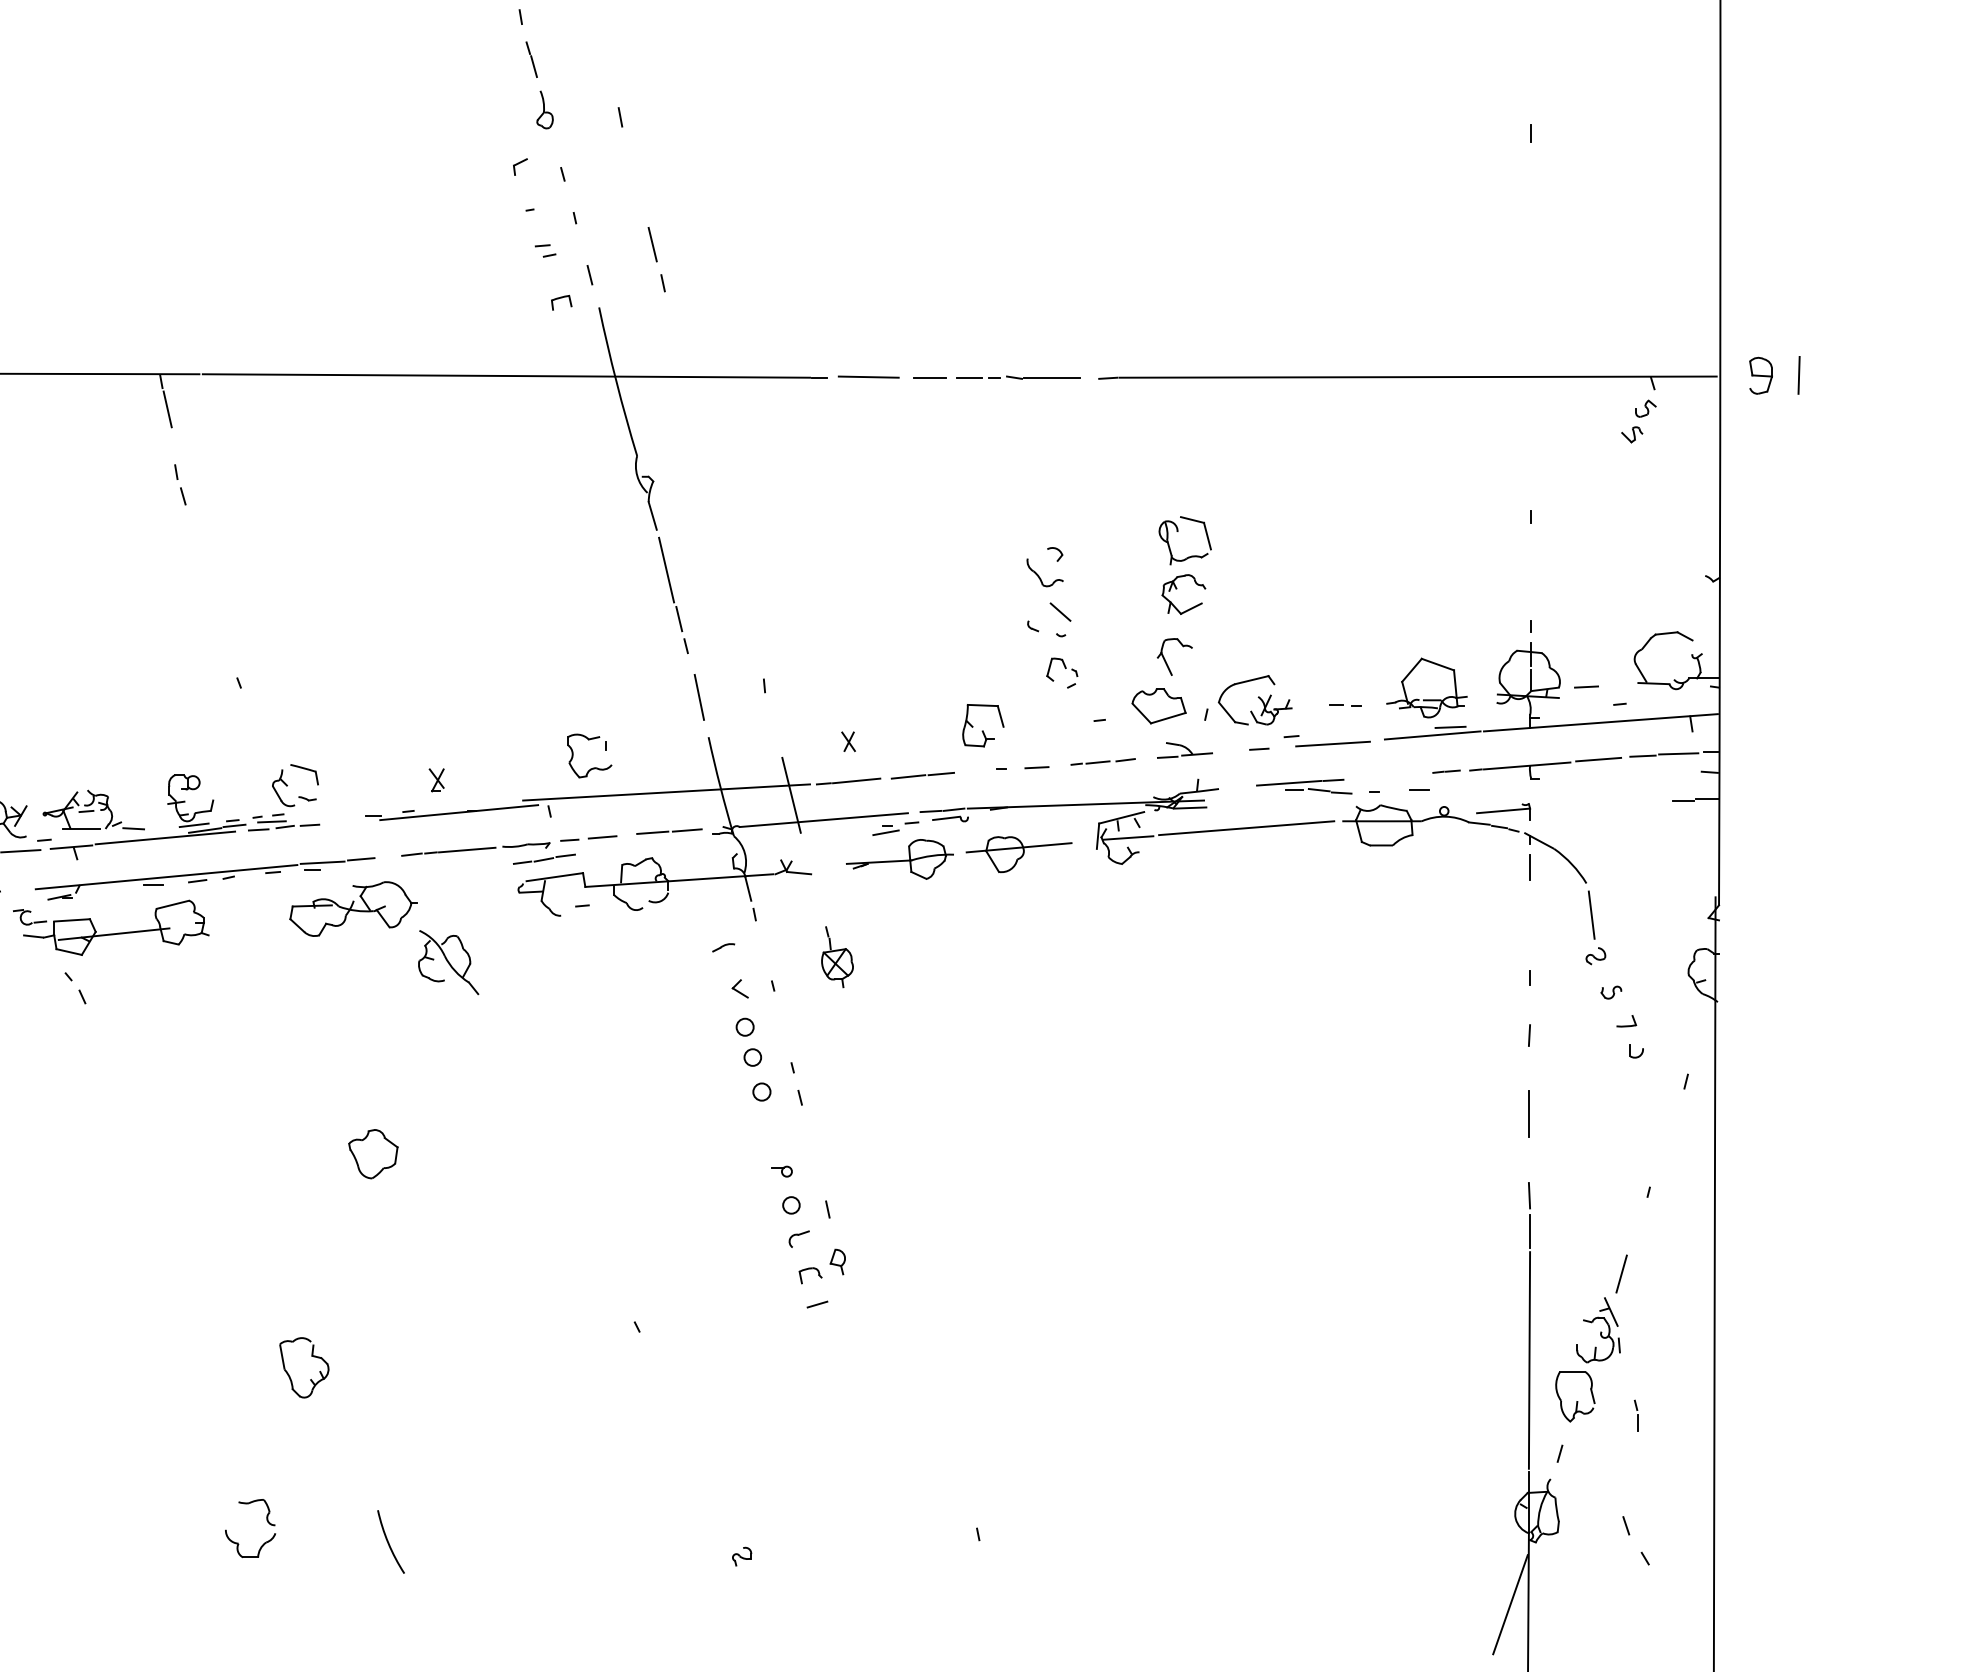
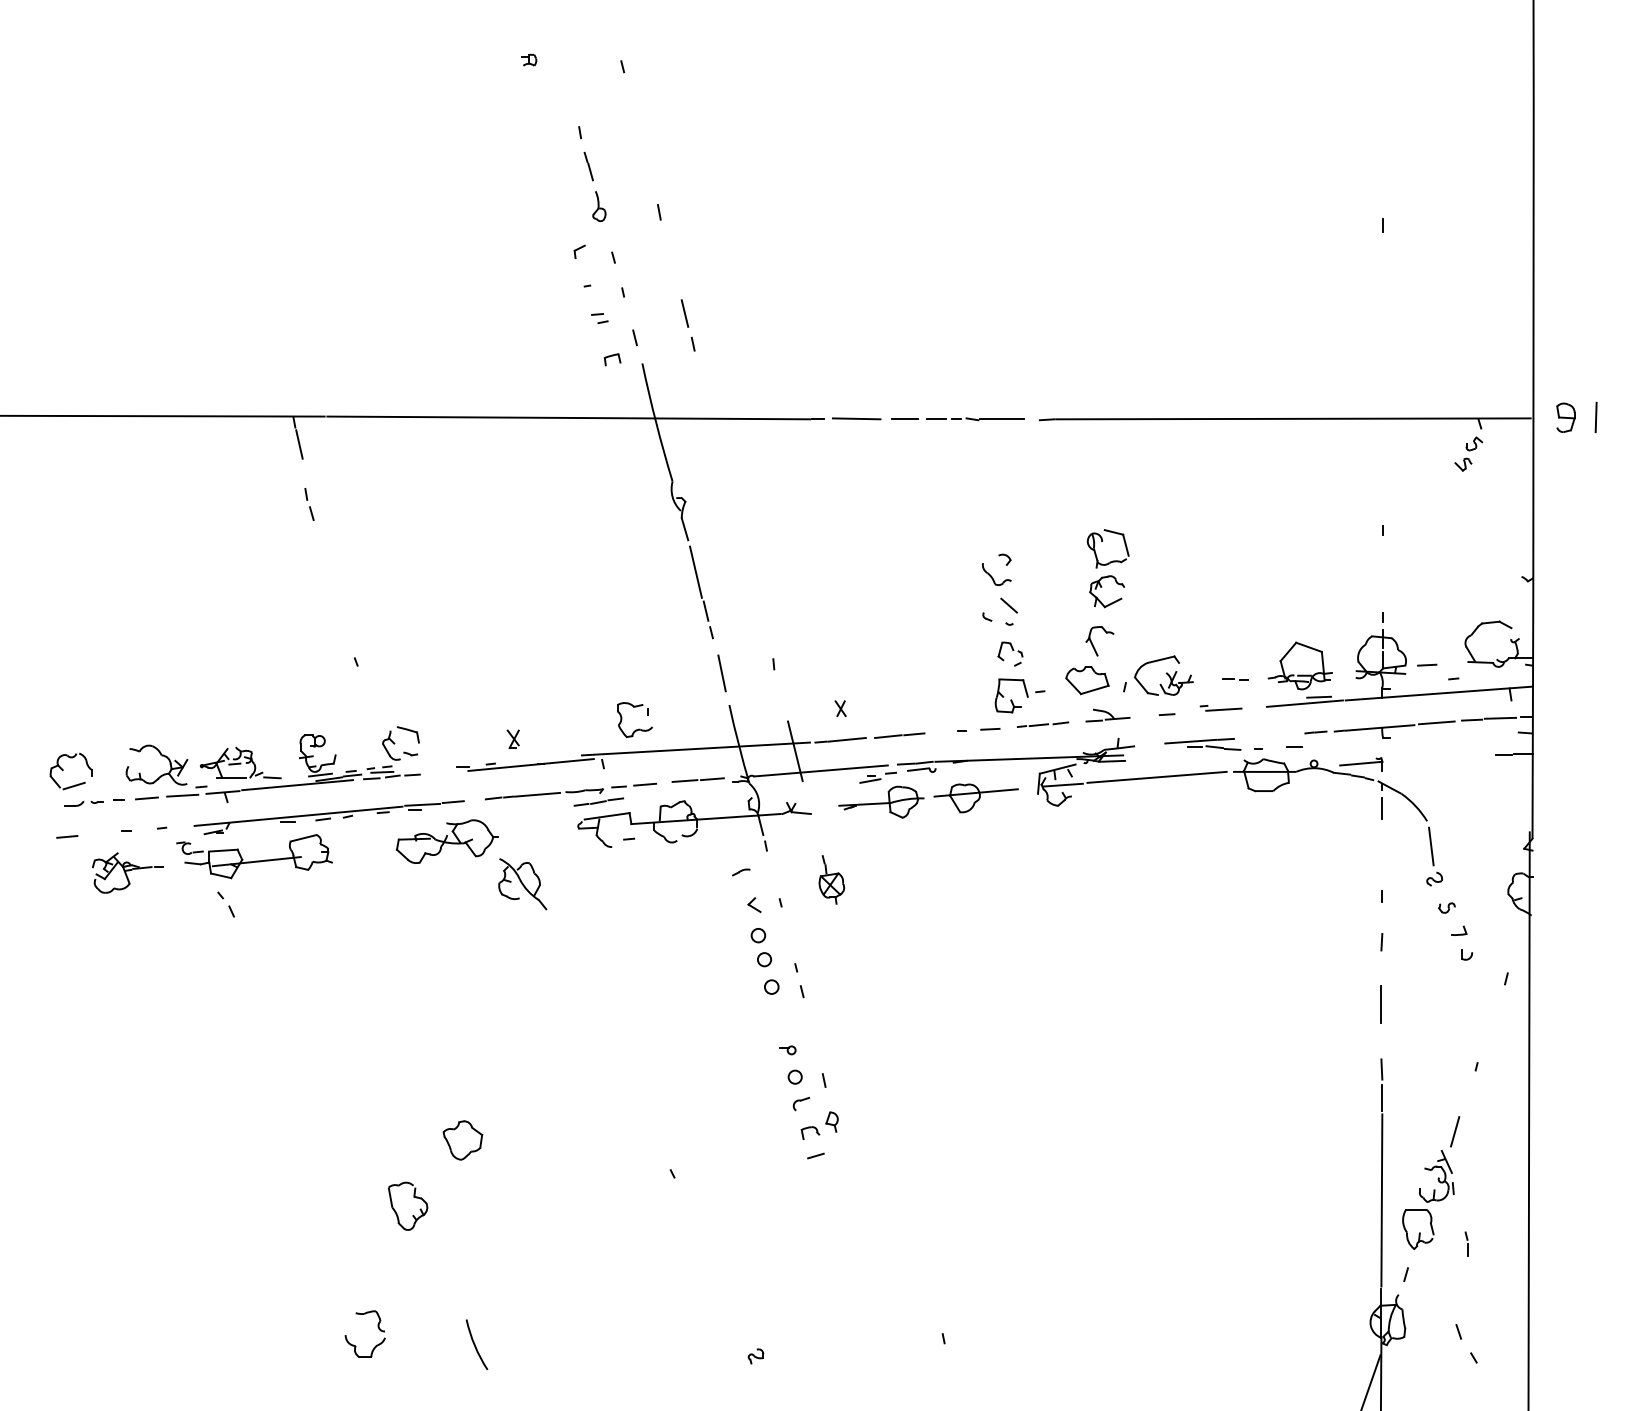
part: (983, 725) -> (1011, 695), moved
part: (1326, 741) -> (1220, 708), size x0.6
part: (372, 1154) -> (462, 1140), moved

